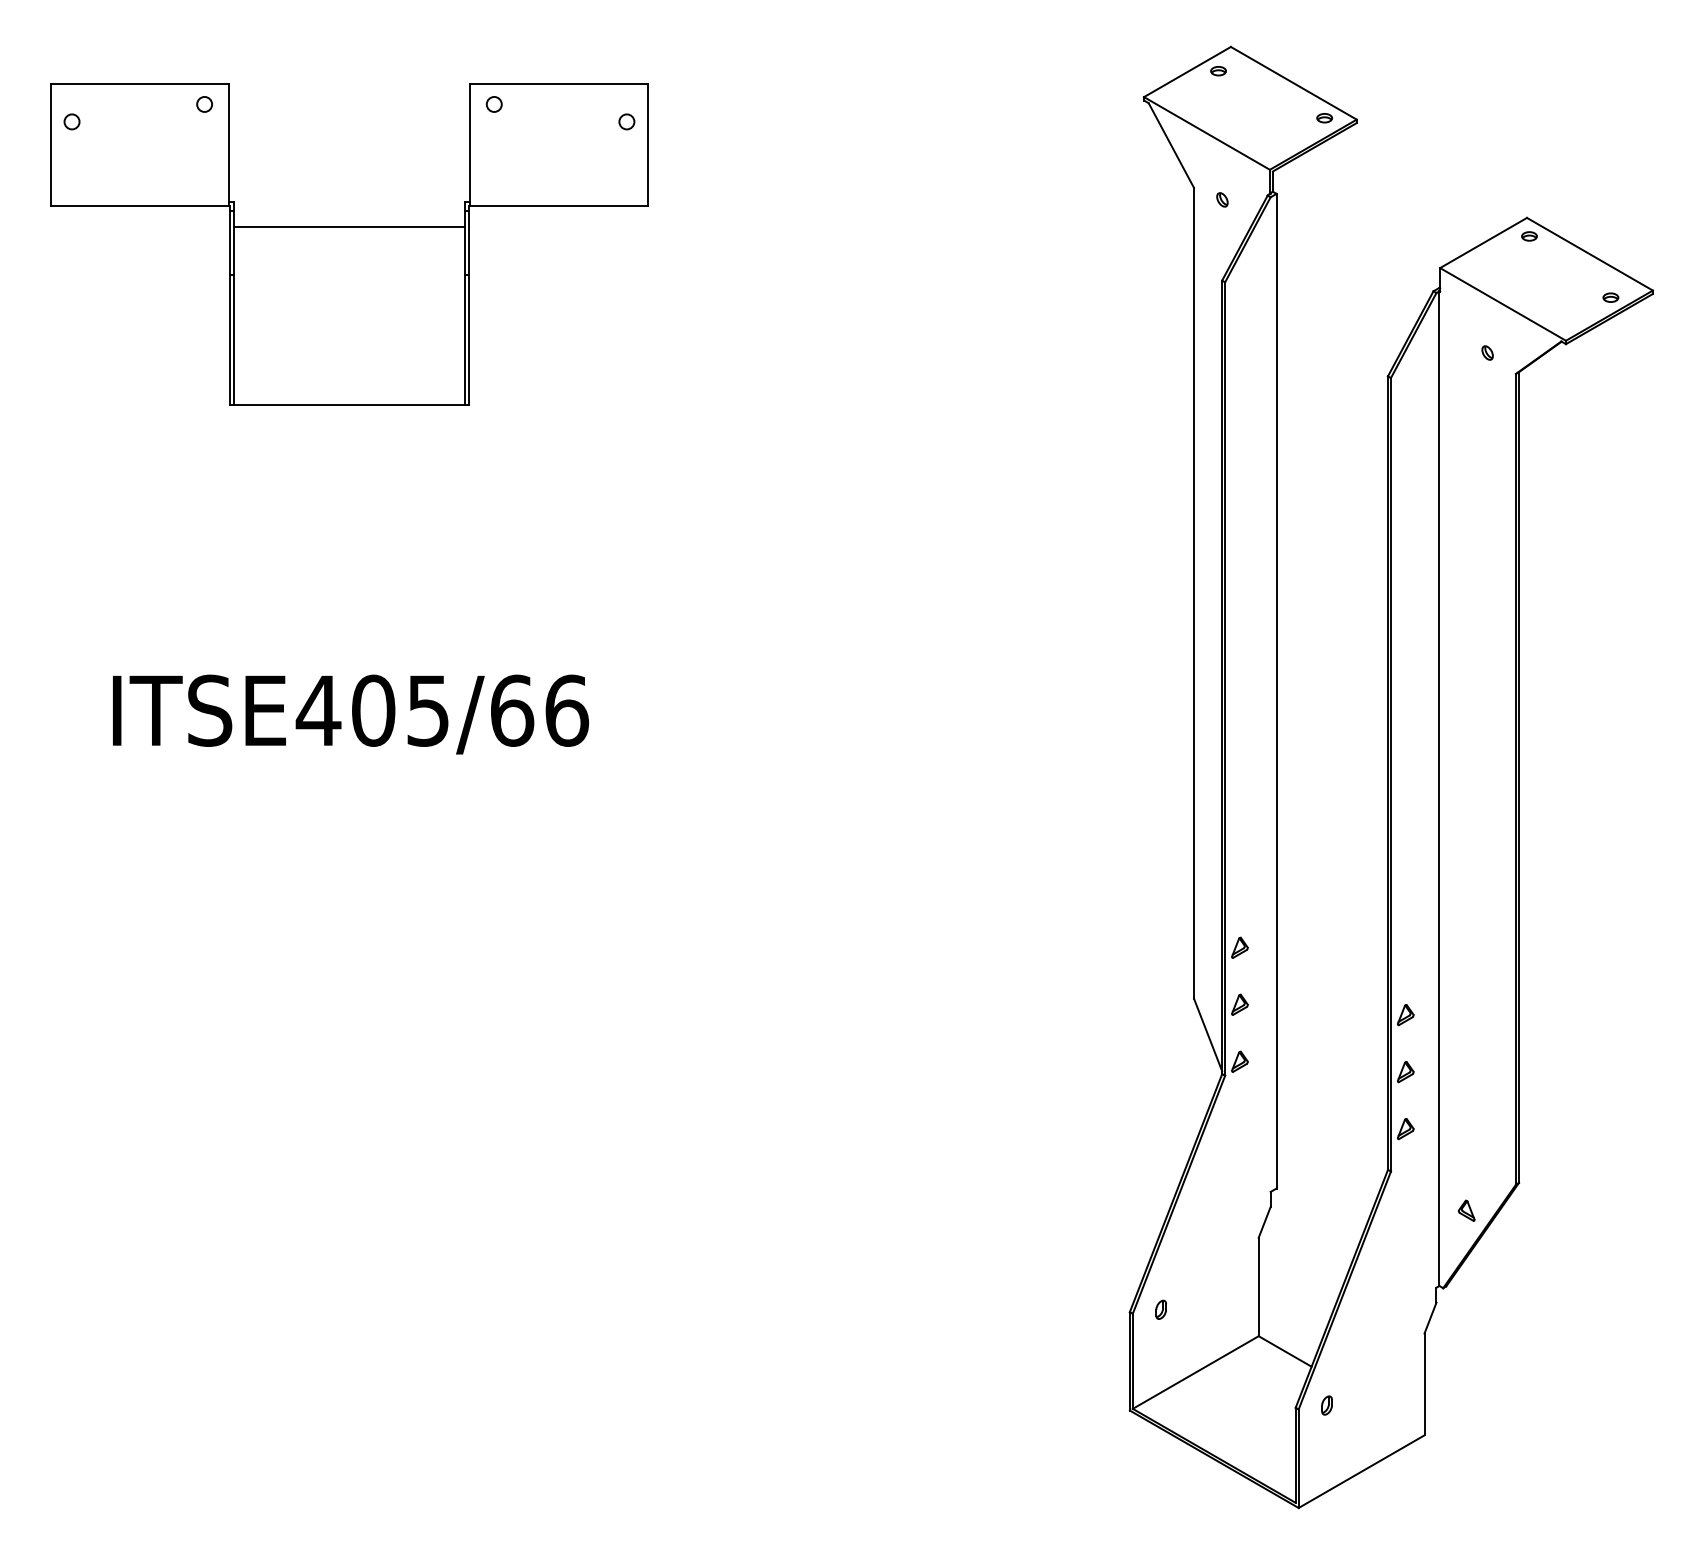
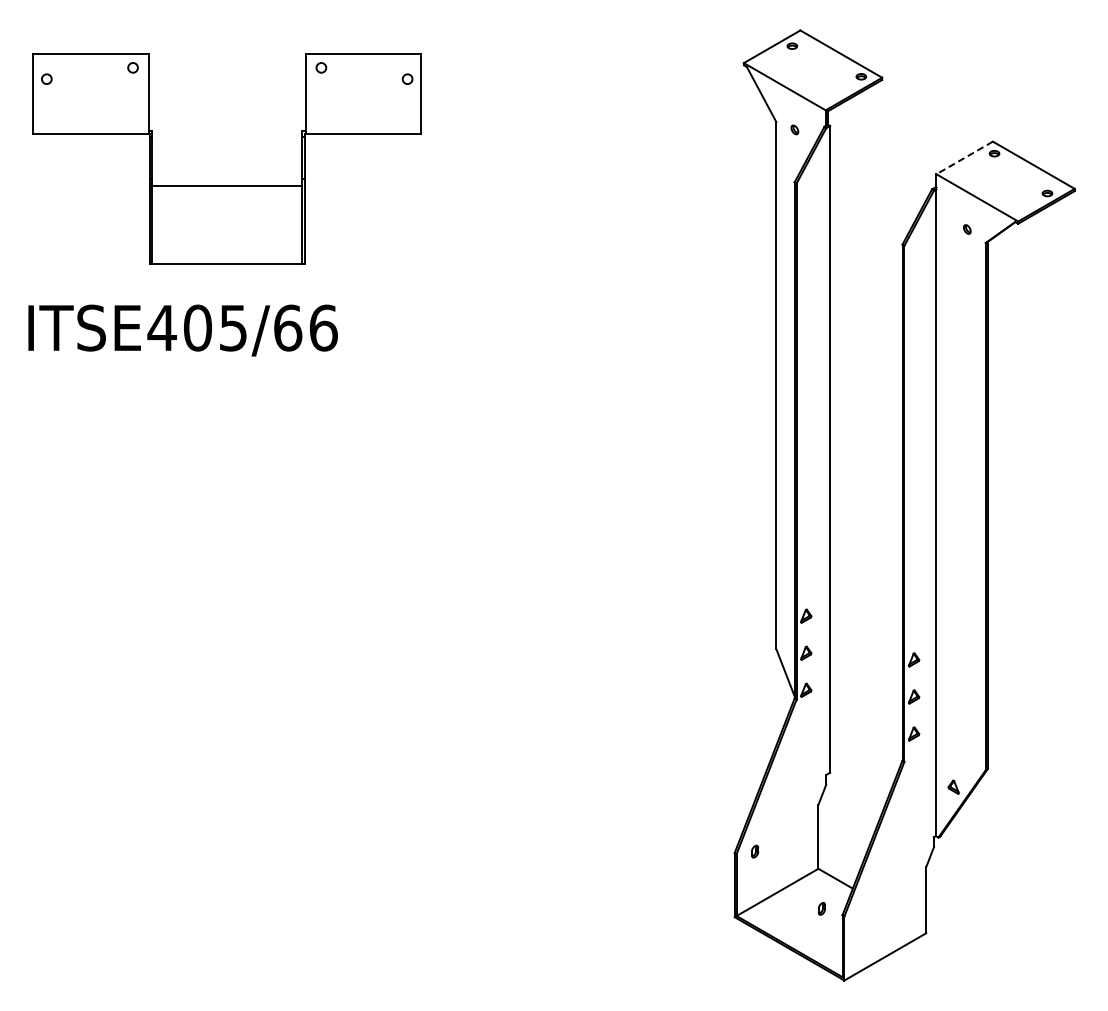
line: (349, 226) -> (227, 185), moved
line: (1483, 242) -> (964, 157), solid -> dashed
text: (349, 714) -> (182, 330), moved
part: (1326, 1404) -> (821, 908), moved

